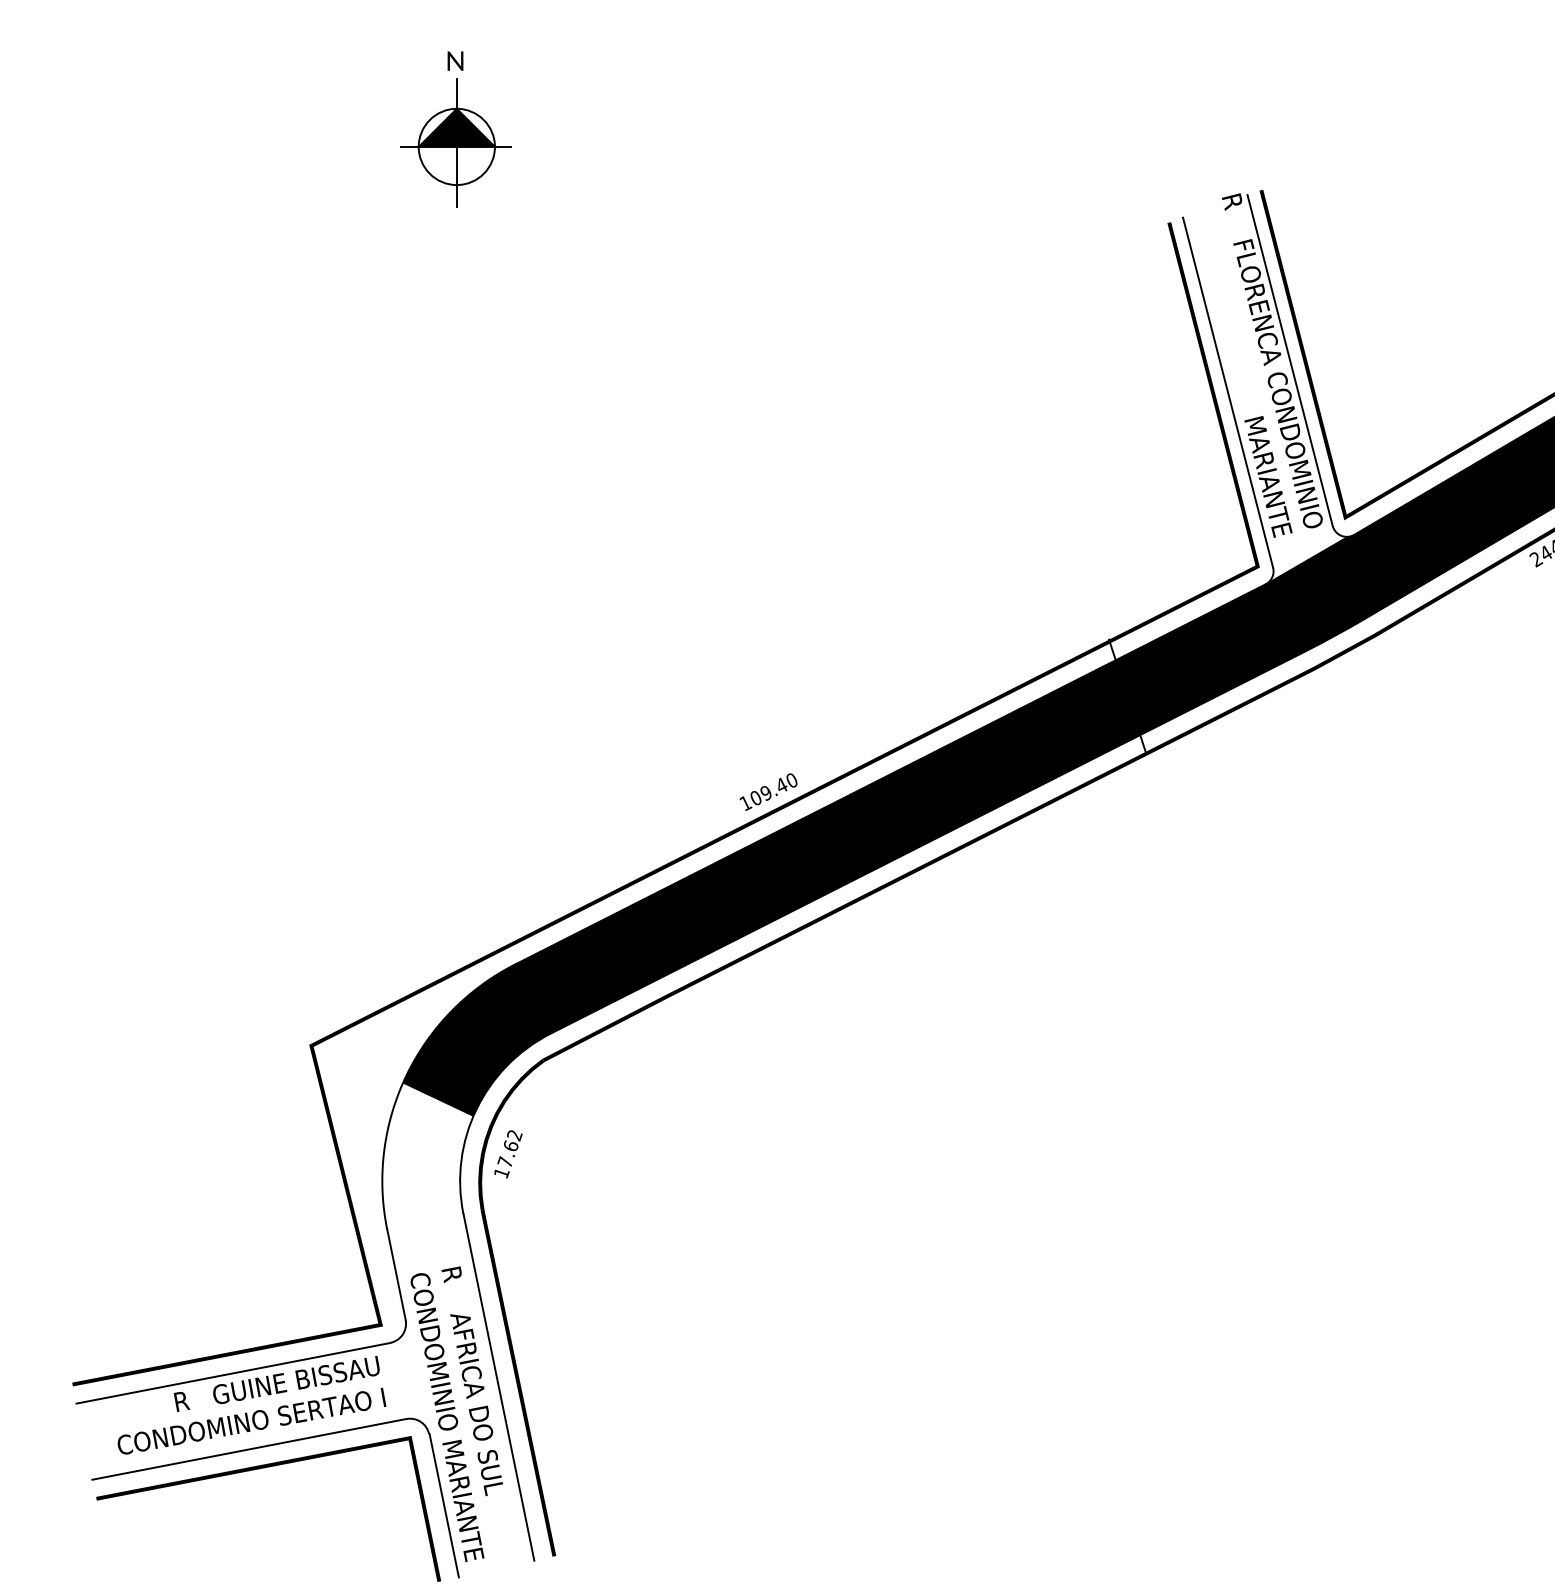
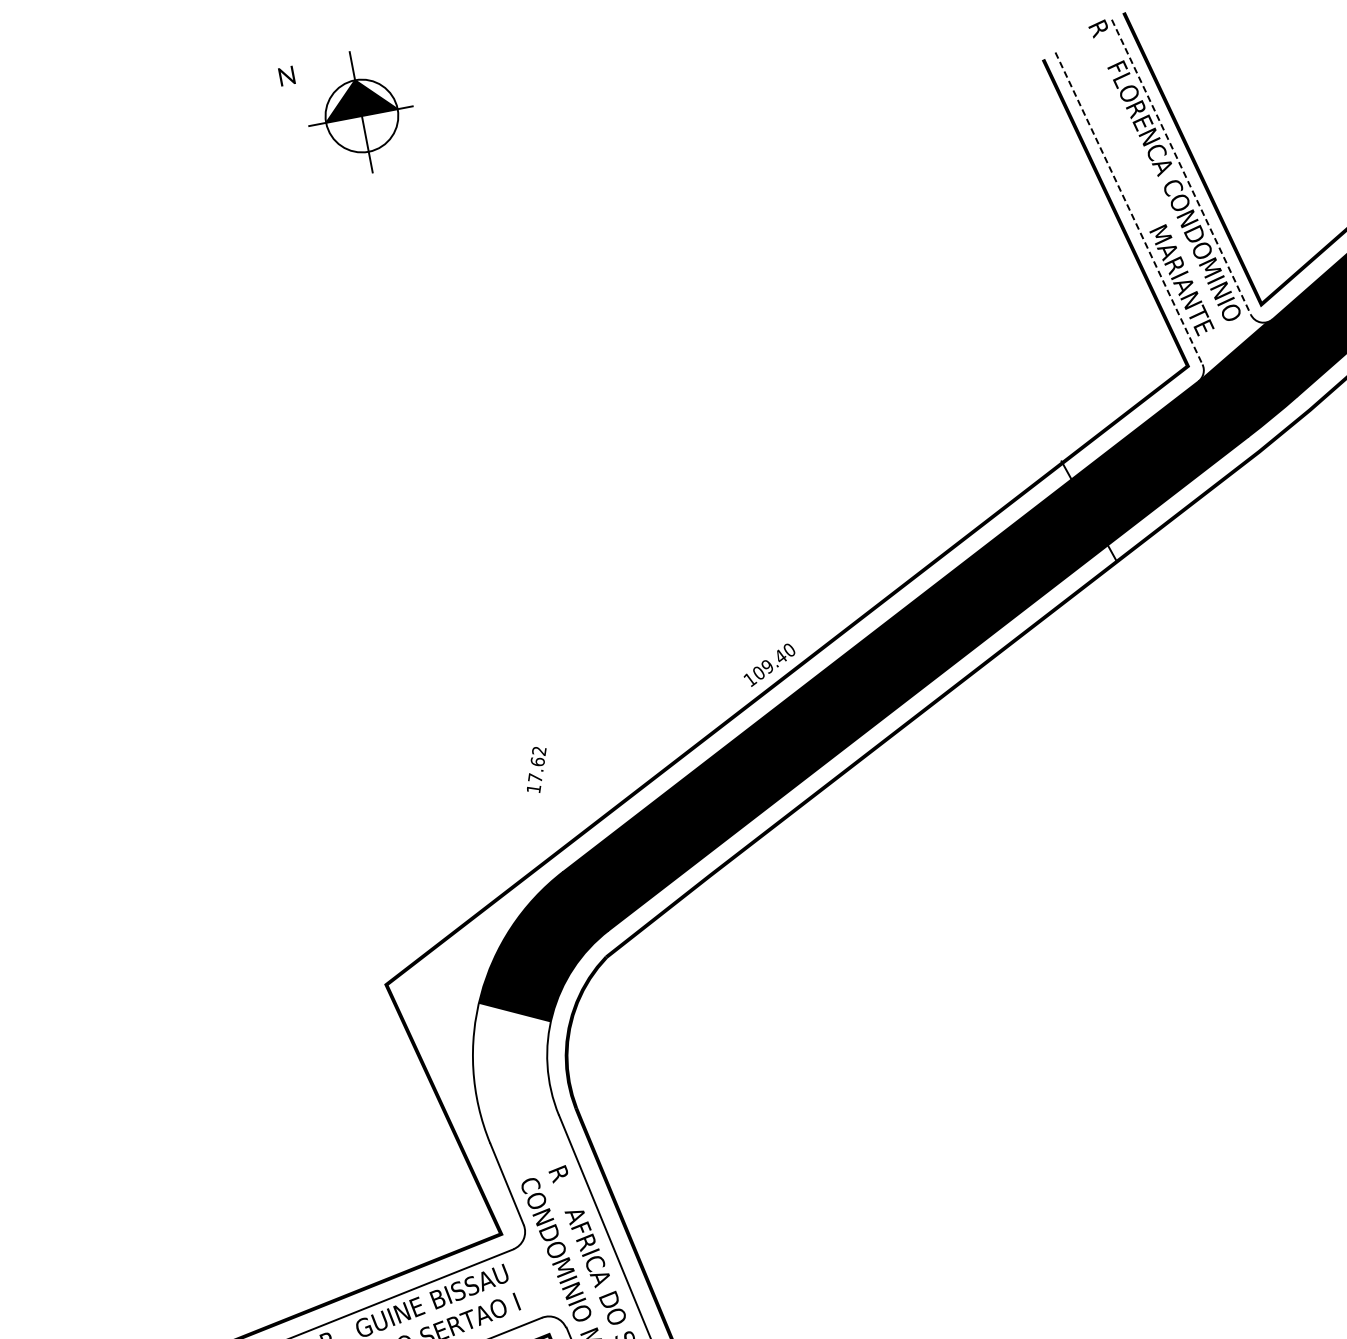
text: (455, 60) -> (286, 75), moved
line: (1290, 360) -> (1181, 167), solid -> dashed
line: (1228, 392) -> (1129, 208), solid -> dashed
text: (508, 1154) -> (536, 770), moved

